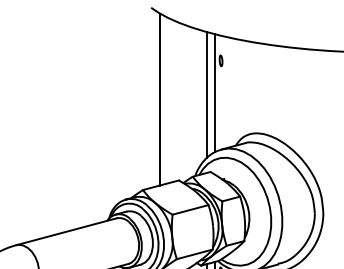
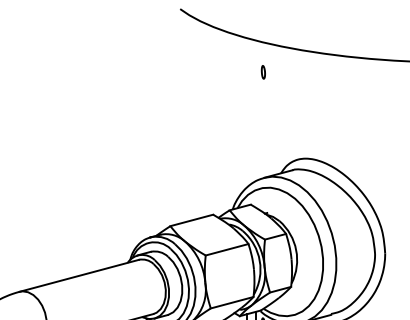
line: (215, 92) -> (256, 110), removed
line: (207, 94) -> (247, 112), removed
line: (159, 99) -> (190, 118), removed

